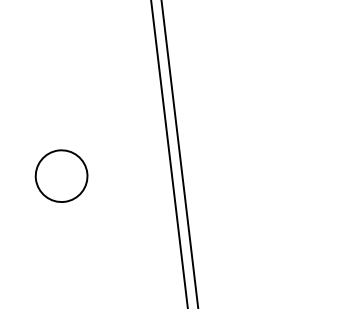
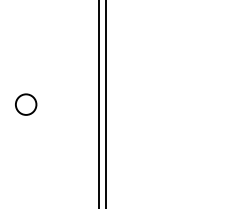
circle: (62, 175) -> (26, 104), size x0.6

